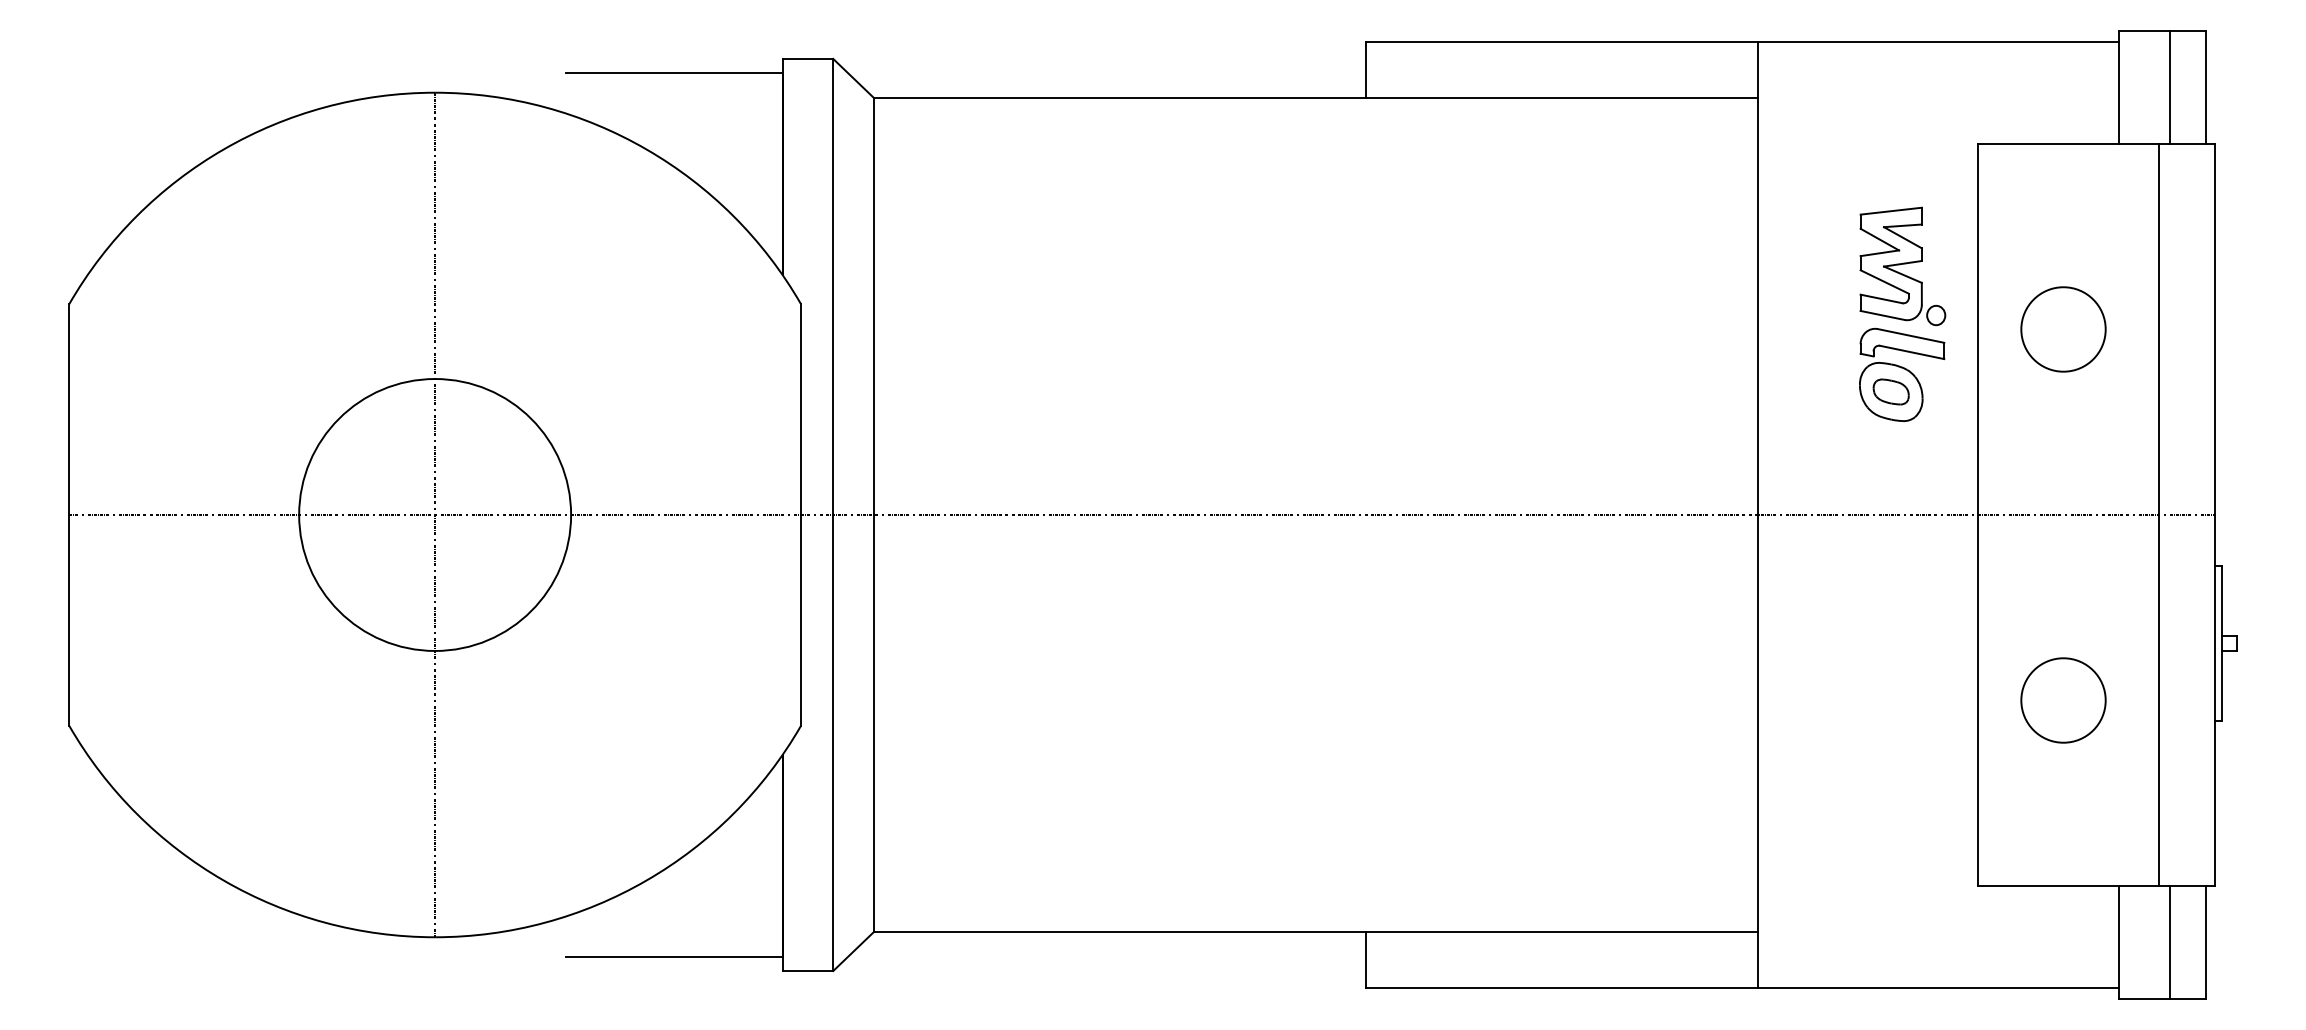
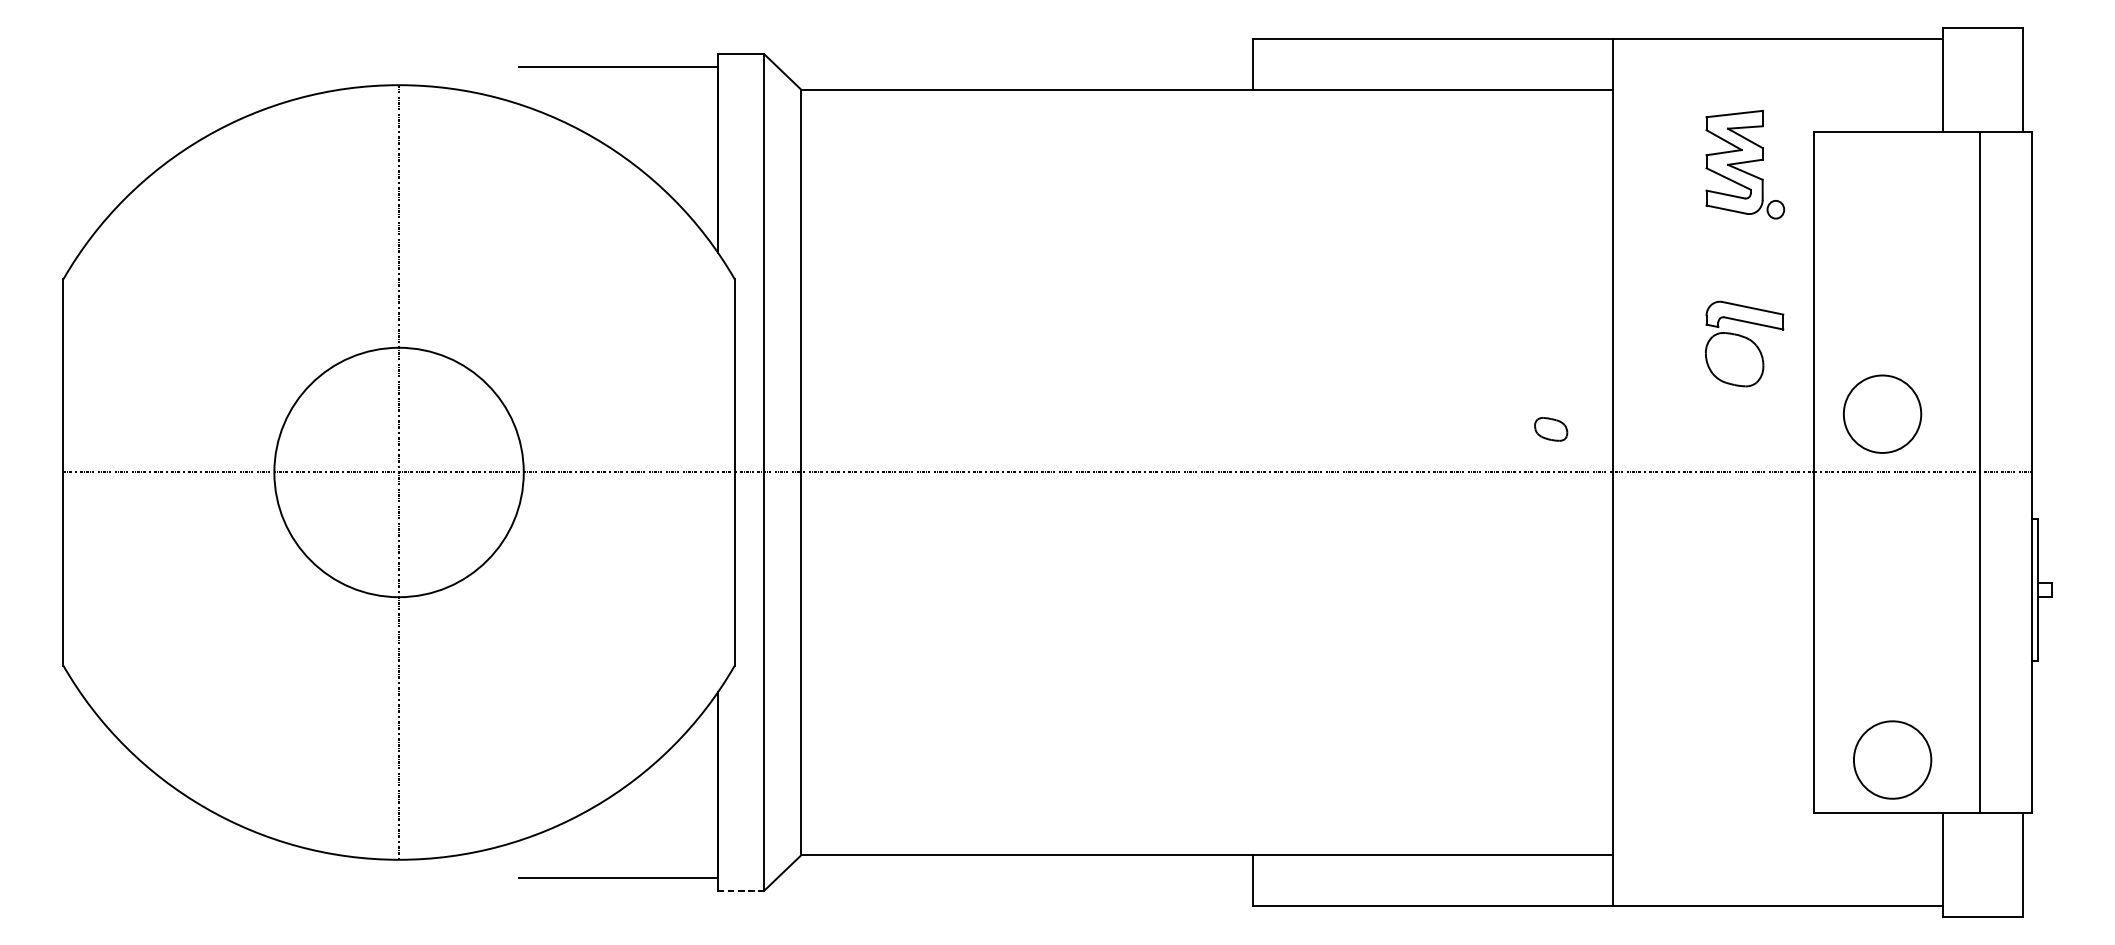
line: (2169, 86) -> (1989, 79), removed
part: (1902, 266) -> (1744, 164), moved
part: (2063, 329) -> (1882, 414), moved
part: (1890, 391) -> (1550, 428), moved
part: (2063, 700) -> (1892, 760), moved
line: (2169, 942) -> (1989, 864), removed
line: (808, 971) -> (741, 891), solid -> dashed

